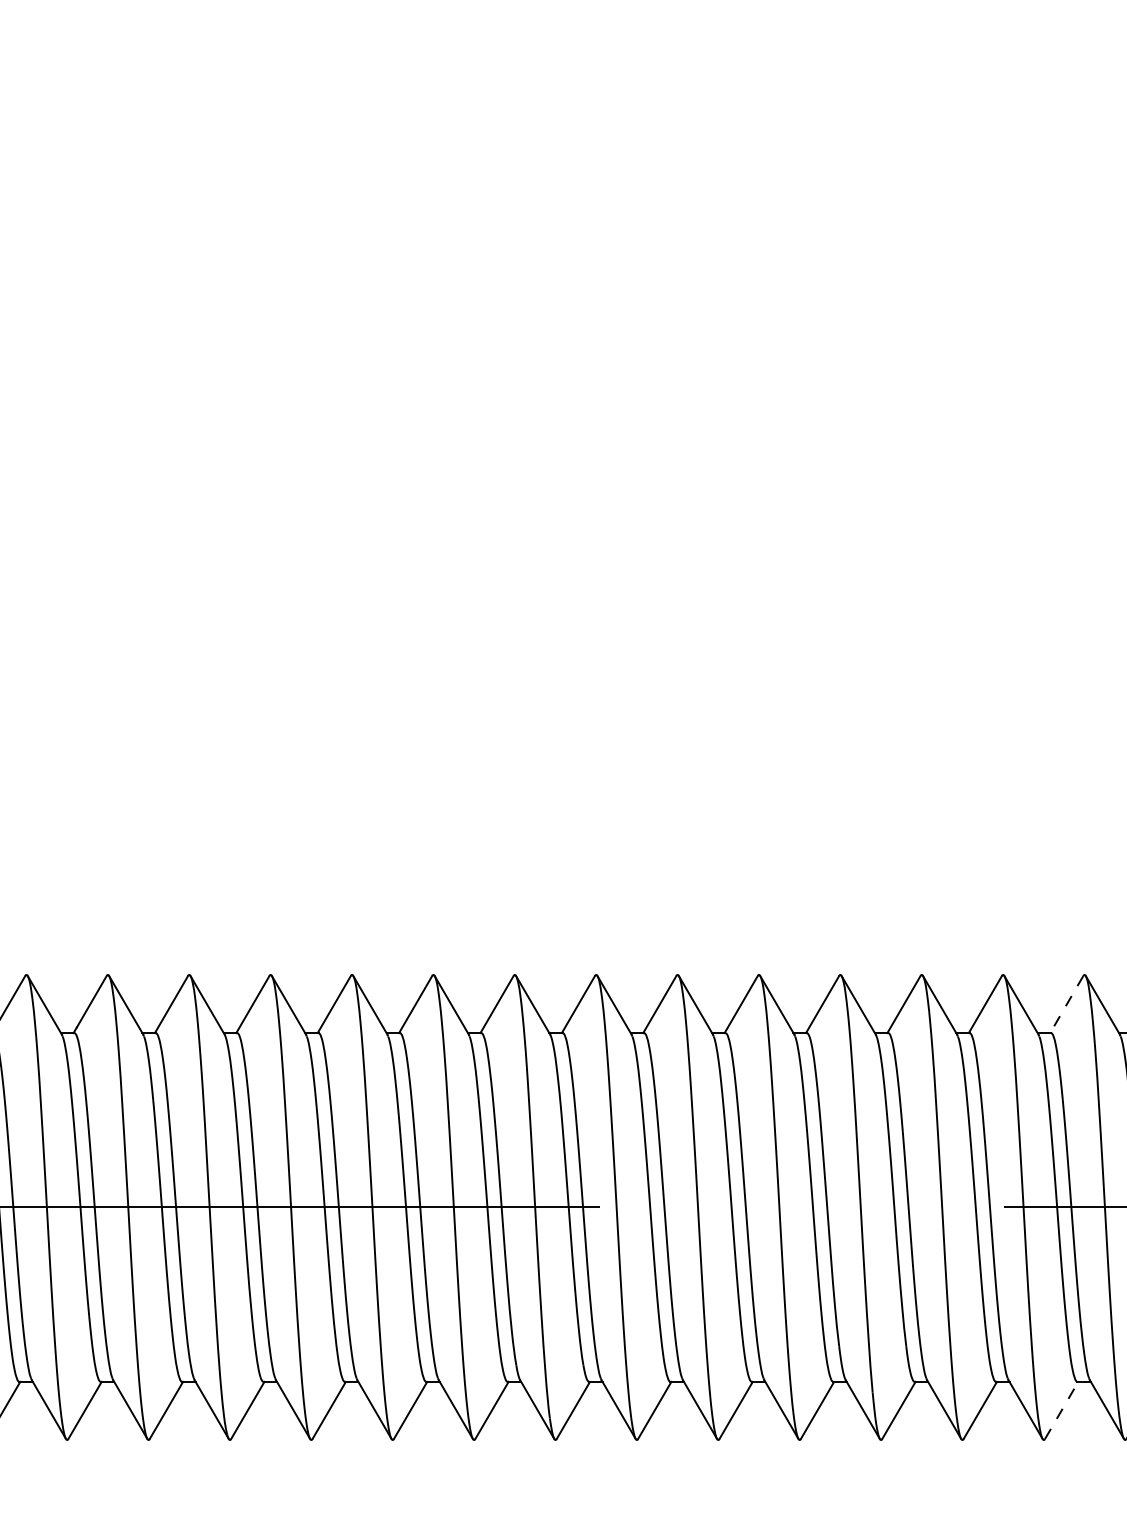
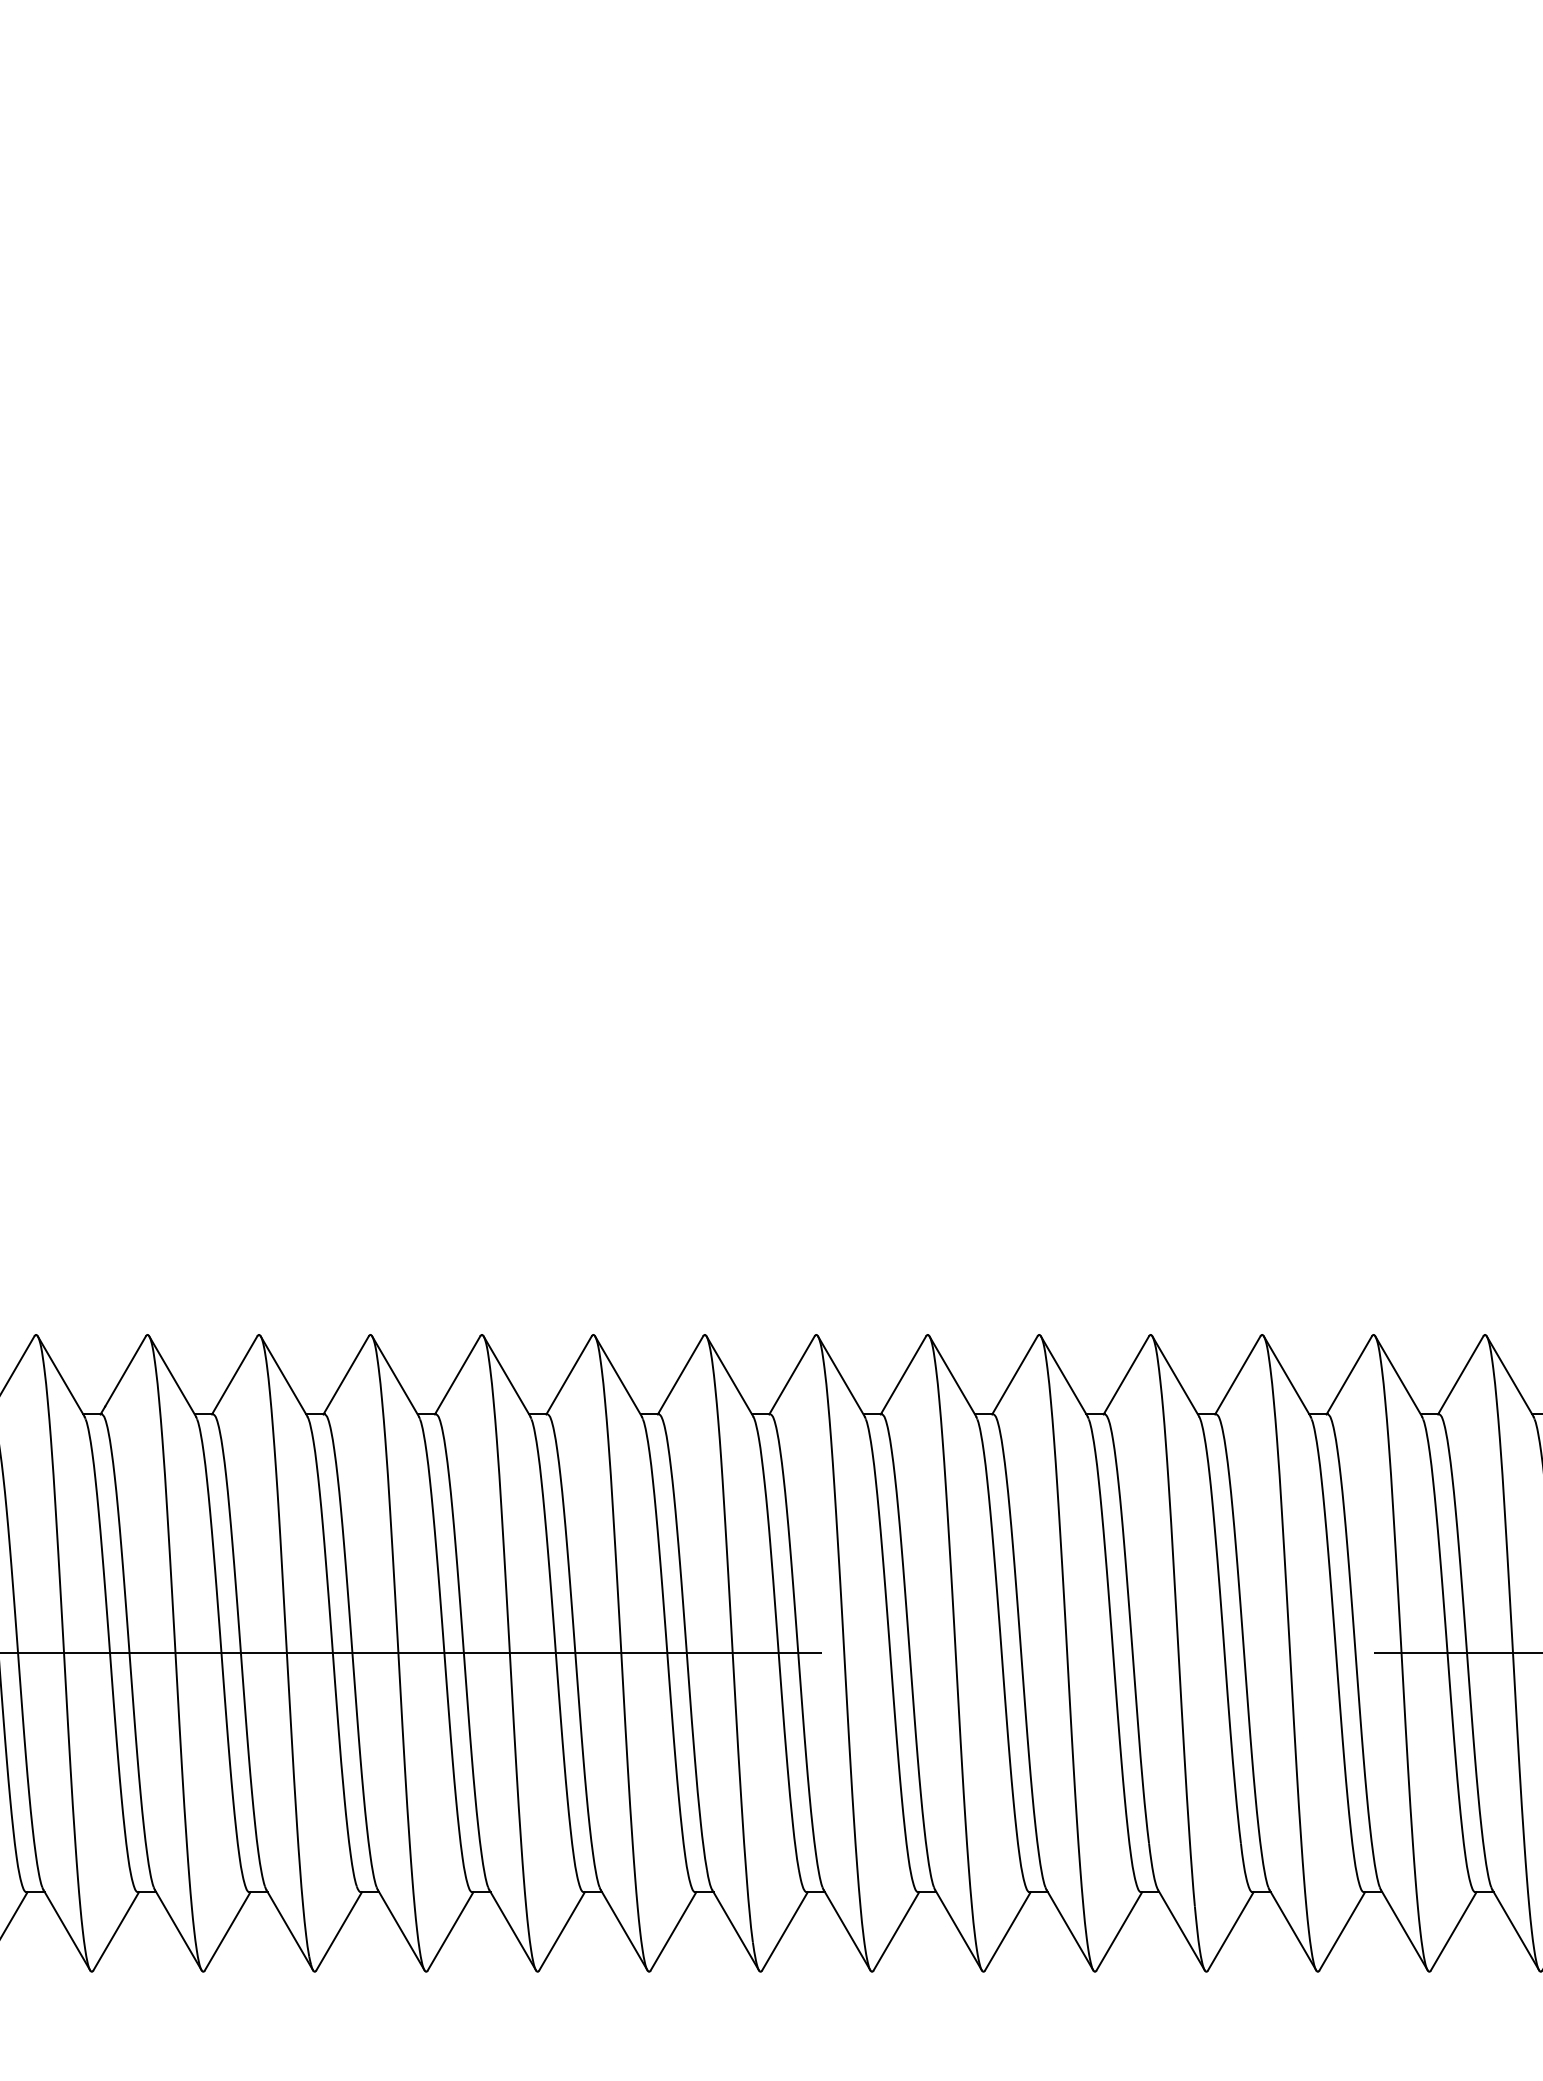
line: (1066, 1004) -> (1460, 1375), dashed -> solid
line: (1062, 1409) -> (1454, 1930), dashed -> solid

